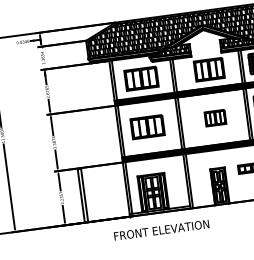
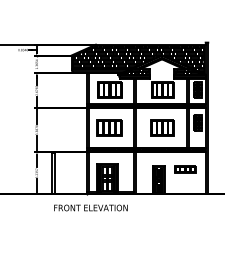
part: (215, 117) -> (162, 127), size x1.43
text: (161, 229) -> (90, 207), moved

